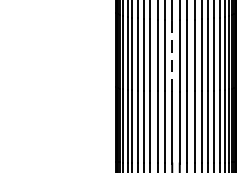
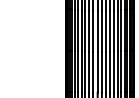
line: (171, 55) -> (97, 31), dashed -> solid

